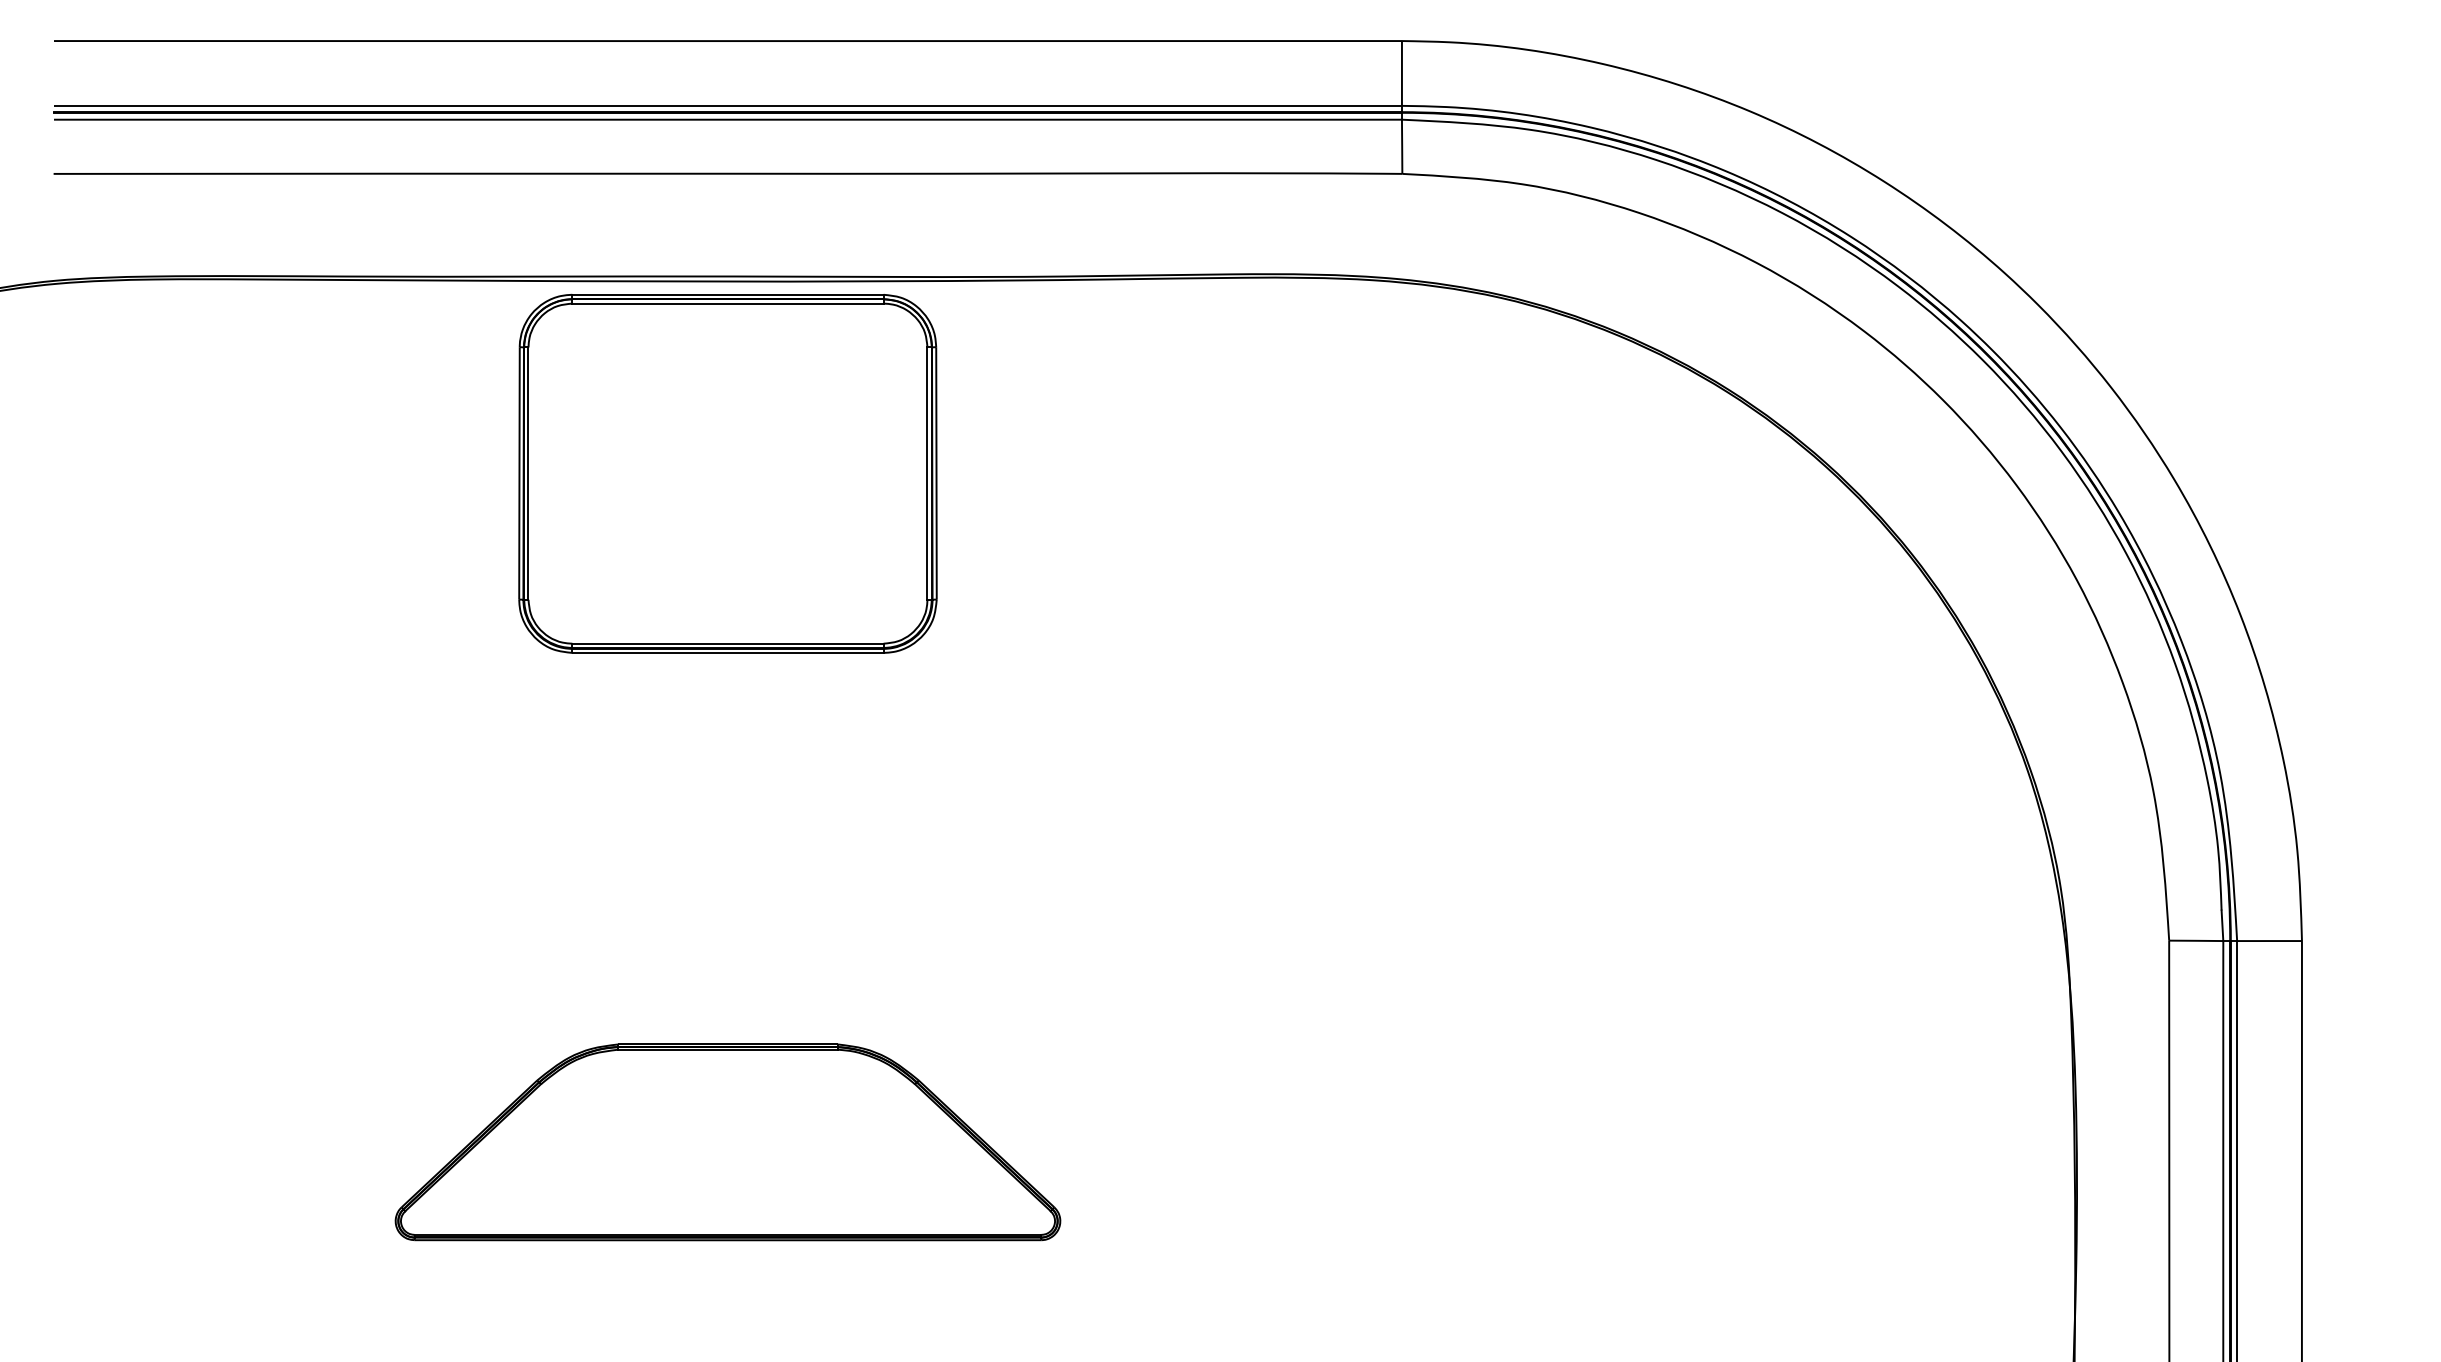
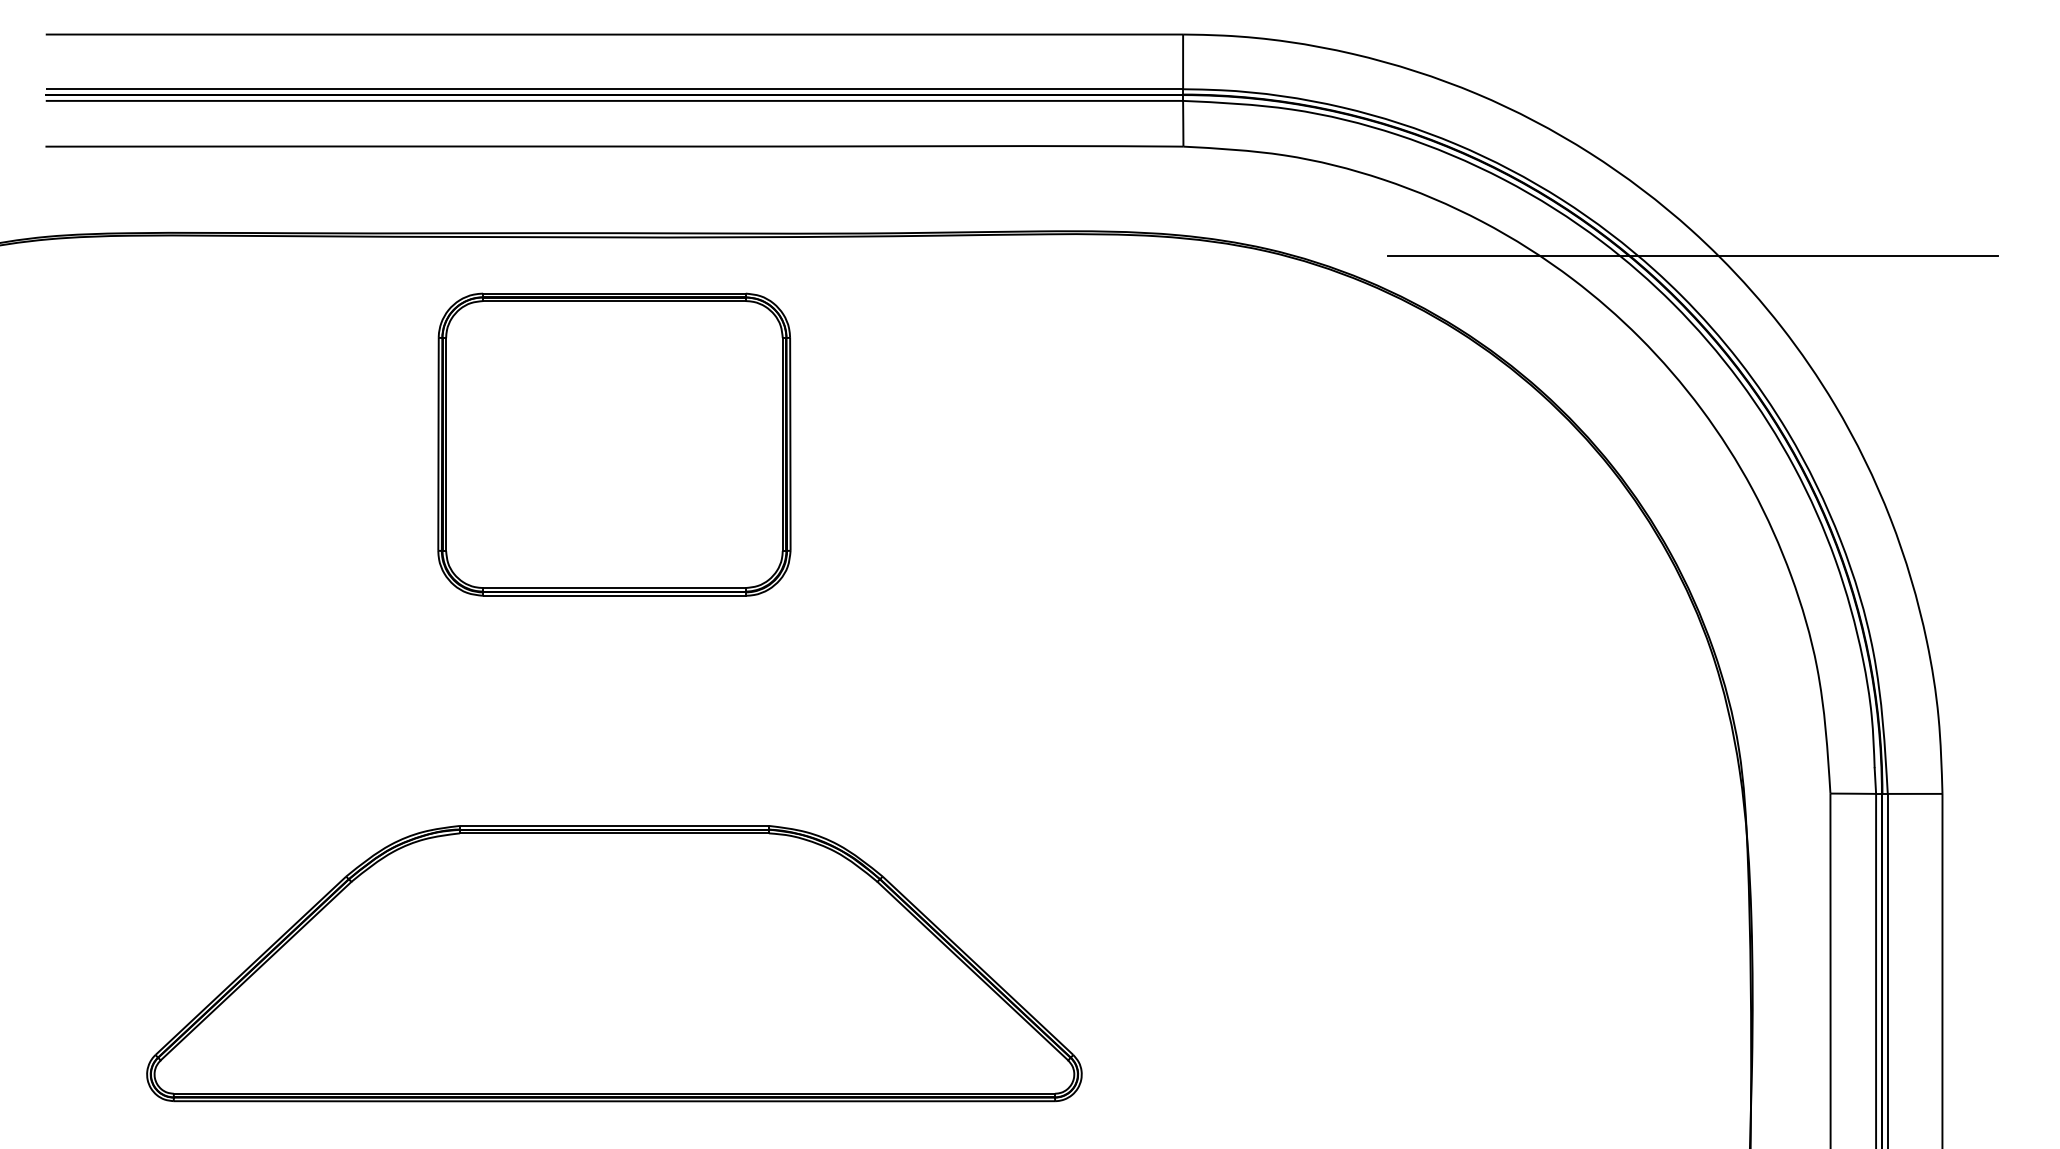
line: (2006, 304) -> (1693, 256), added
part: (728, 473) -> (614, 444), moved
part: (728, 1142) -> (614, 963), size x1.67

